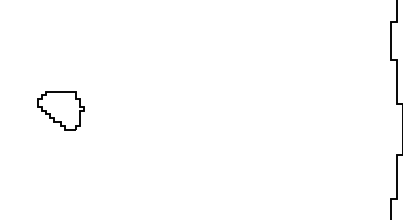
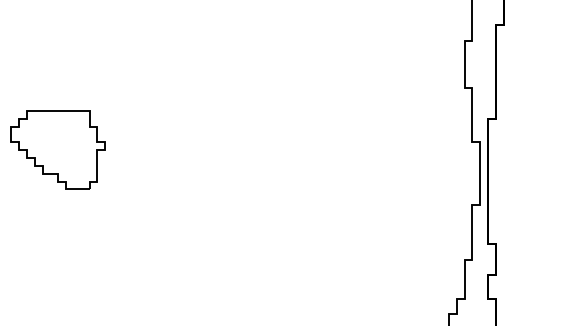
part: (60, 110) -> (57, 149), size x1.67

